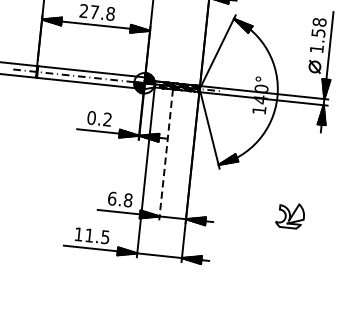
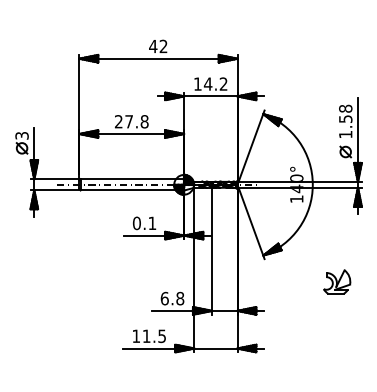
text: (107, 118) -> (152, 222), 0.2 -> 0.1
line: (165, 155) -> (211, 251), dashed -> solid
part: (290, 215) -> (337, 281), moved

